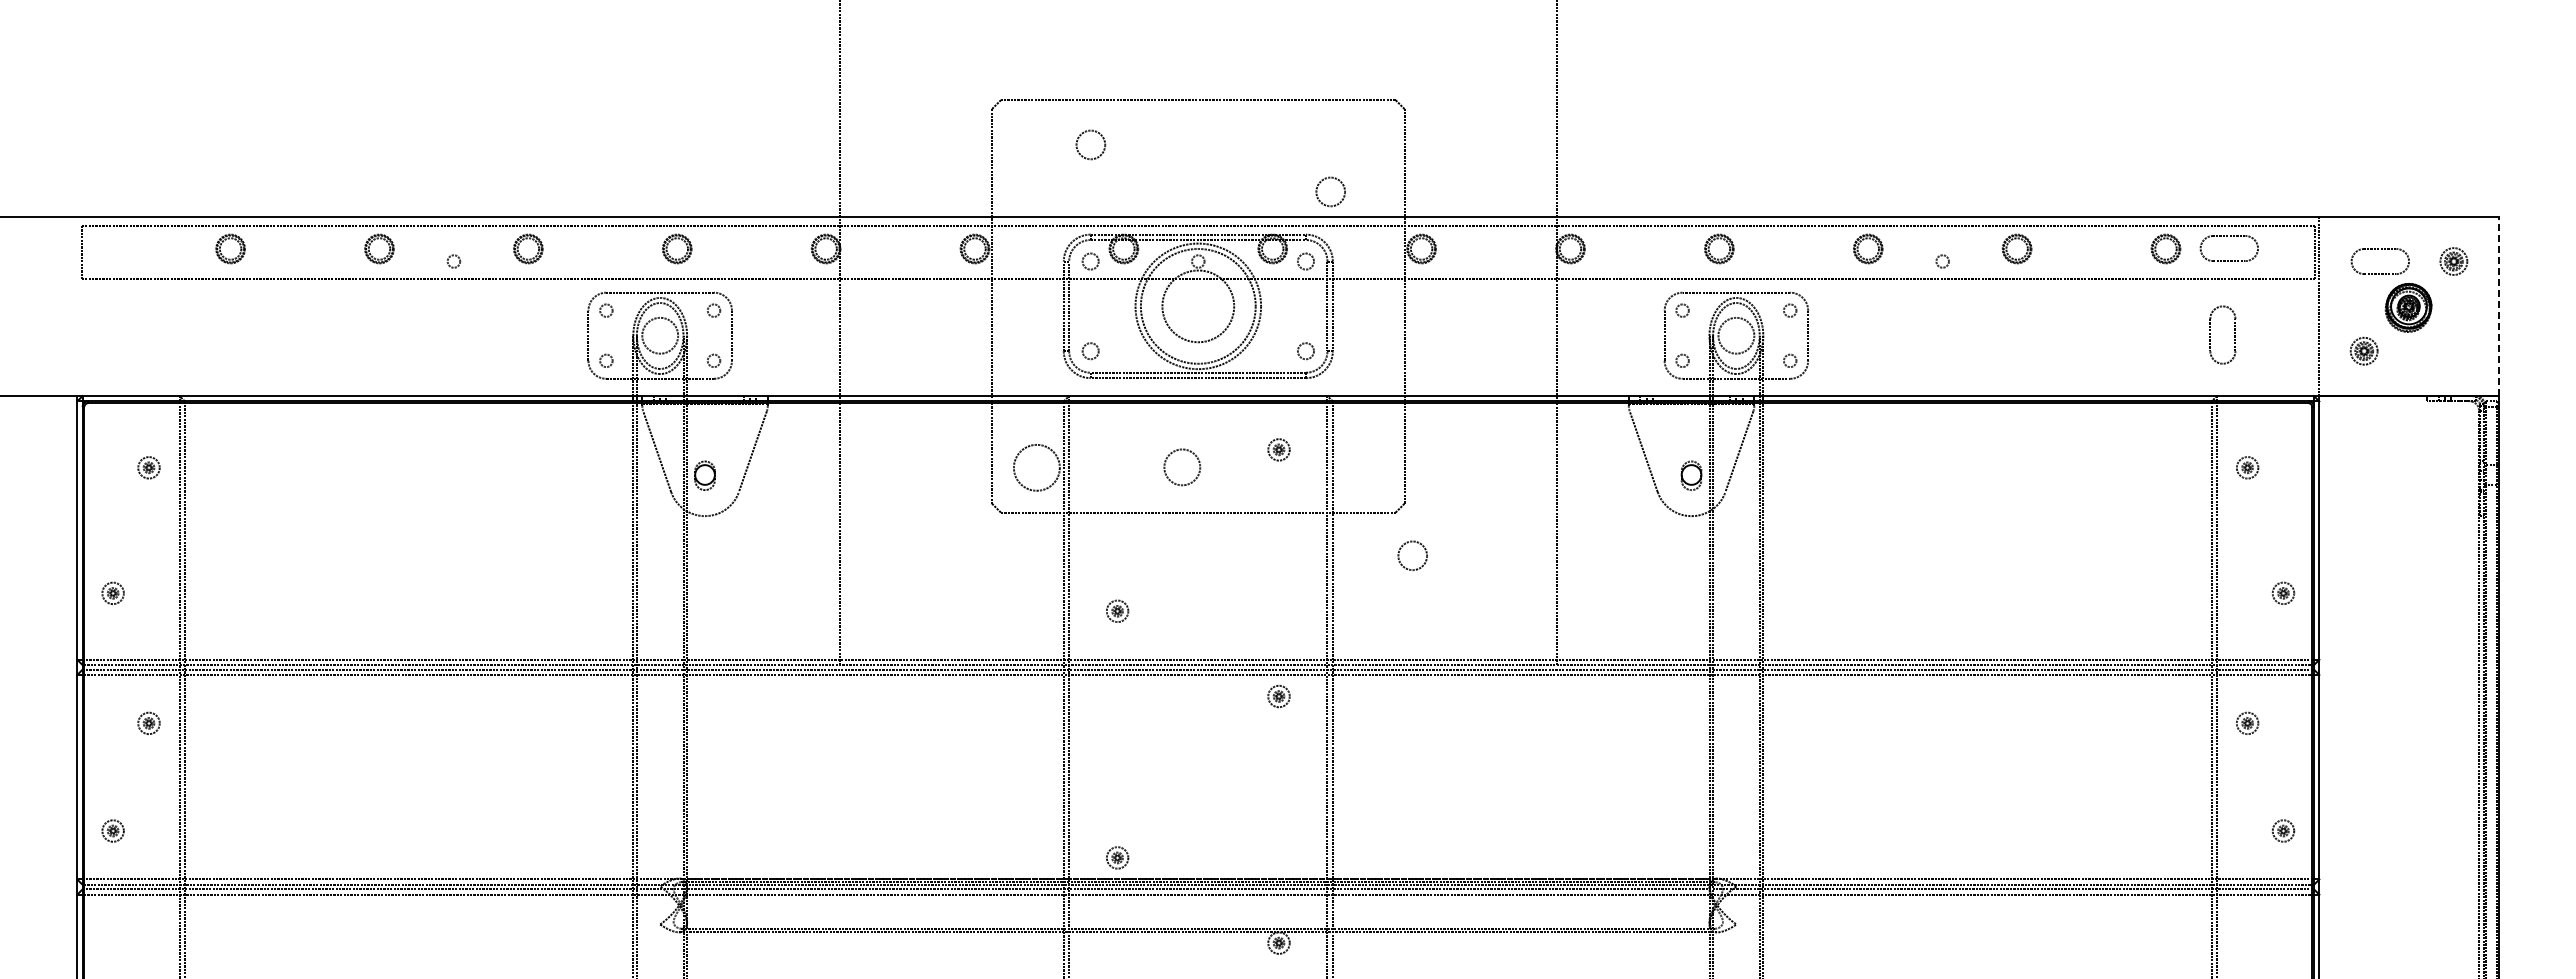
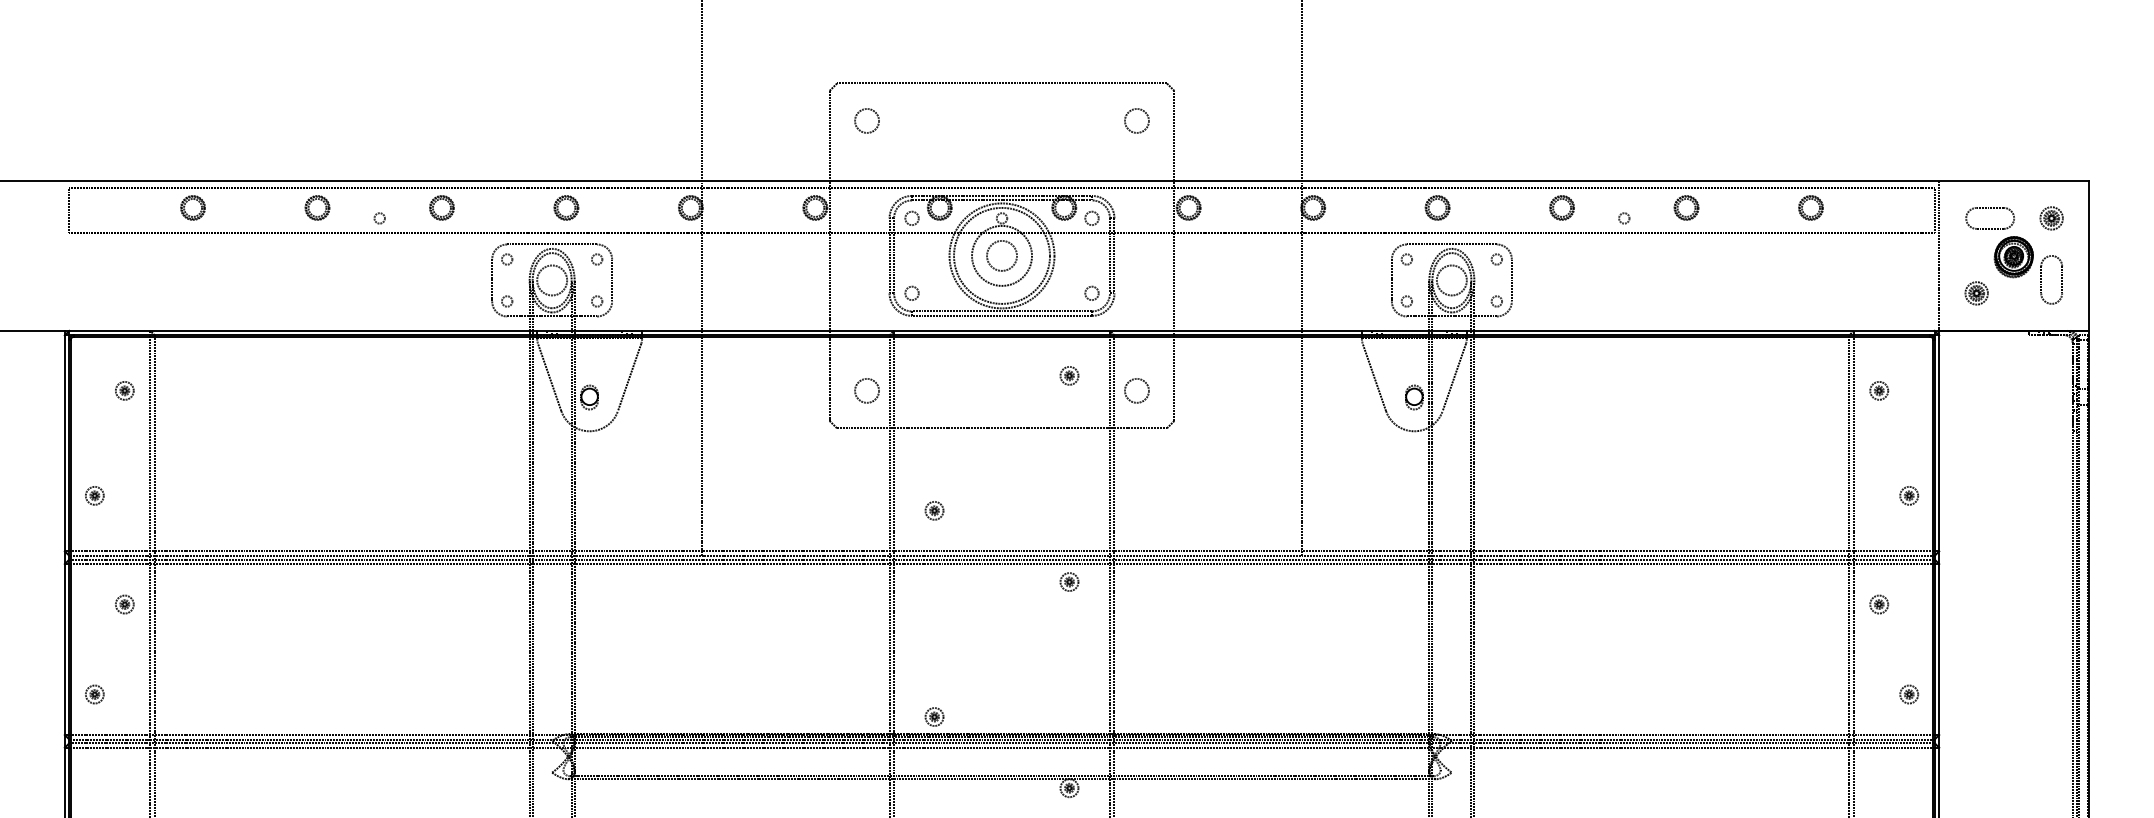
circle: (1090, 144) -> (866, 120), moved
circle: (1330, 191) -> (1136, 120), moved
part: (2228, 260) -> (1863, 217), removed
line: (2498, 306) -> (2088, 256), dashed -> solid
part: (2210, 334) -> (2041, 279), moved
circle: (1036, 467) -> (866, 390), size x0.62
circle: (1182, 467) -> (1002, 256), moved
circle: (1412, 555) -> (1136, 390), moved

